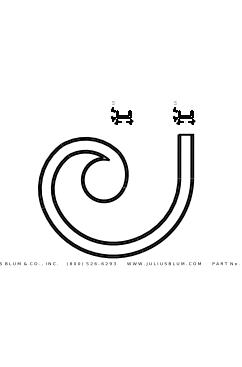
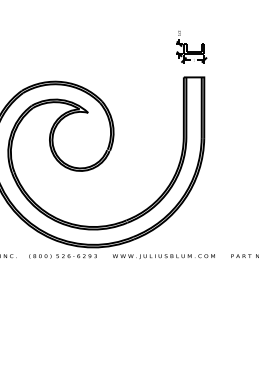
part: (122, 112) -> (106, 46), removed

